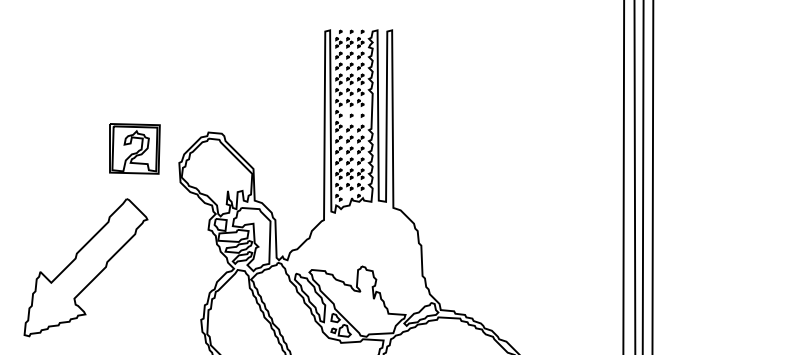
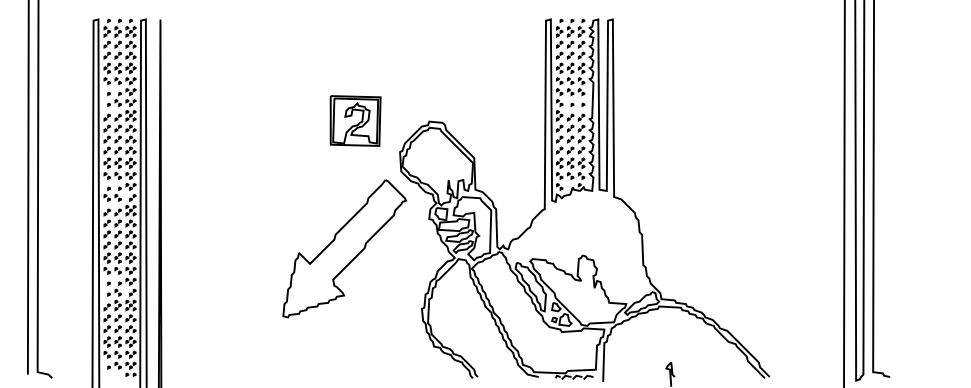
part: (134, 148) -> (355, 120), moved
part: (85, 267) -> (344, 248), moved

